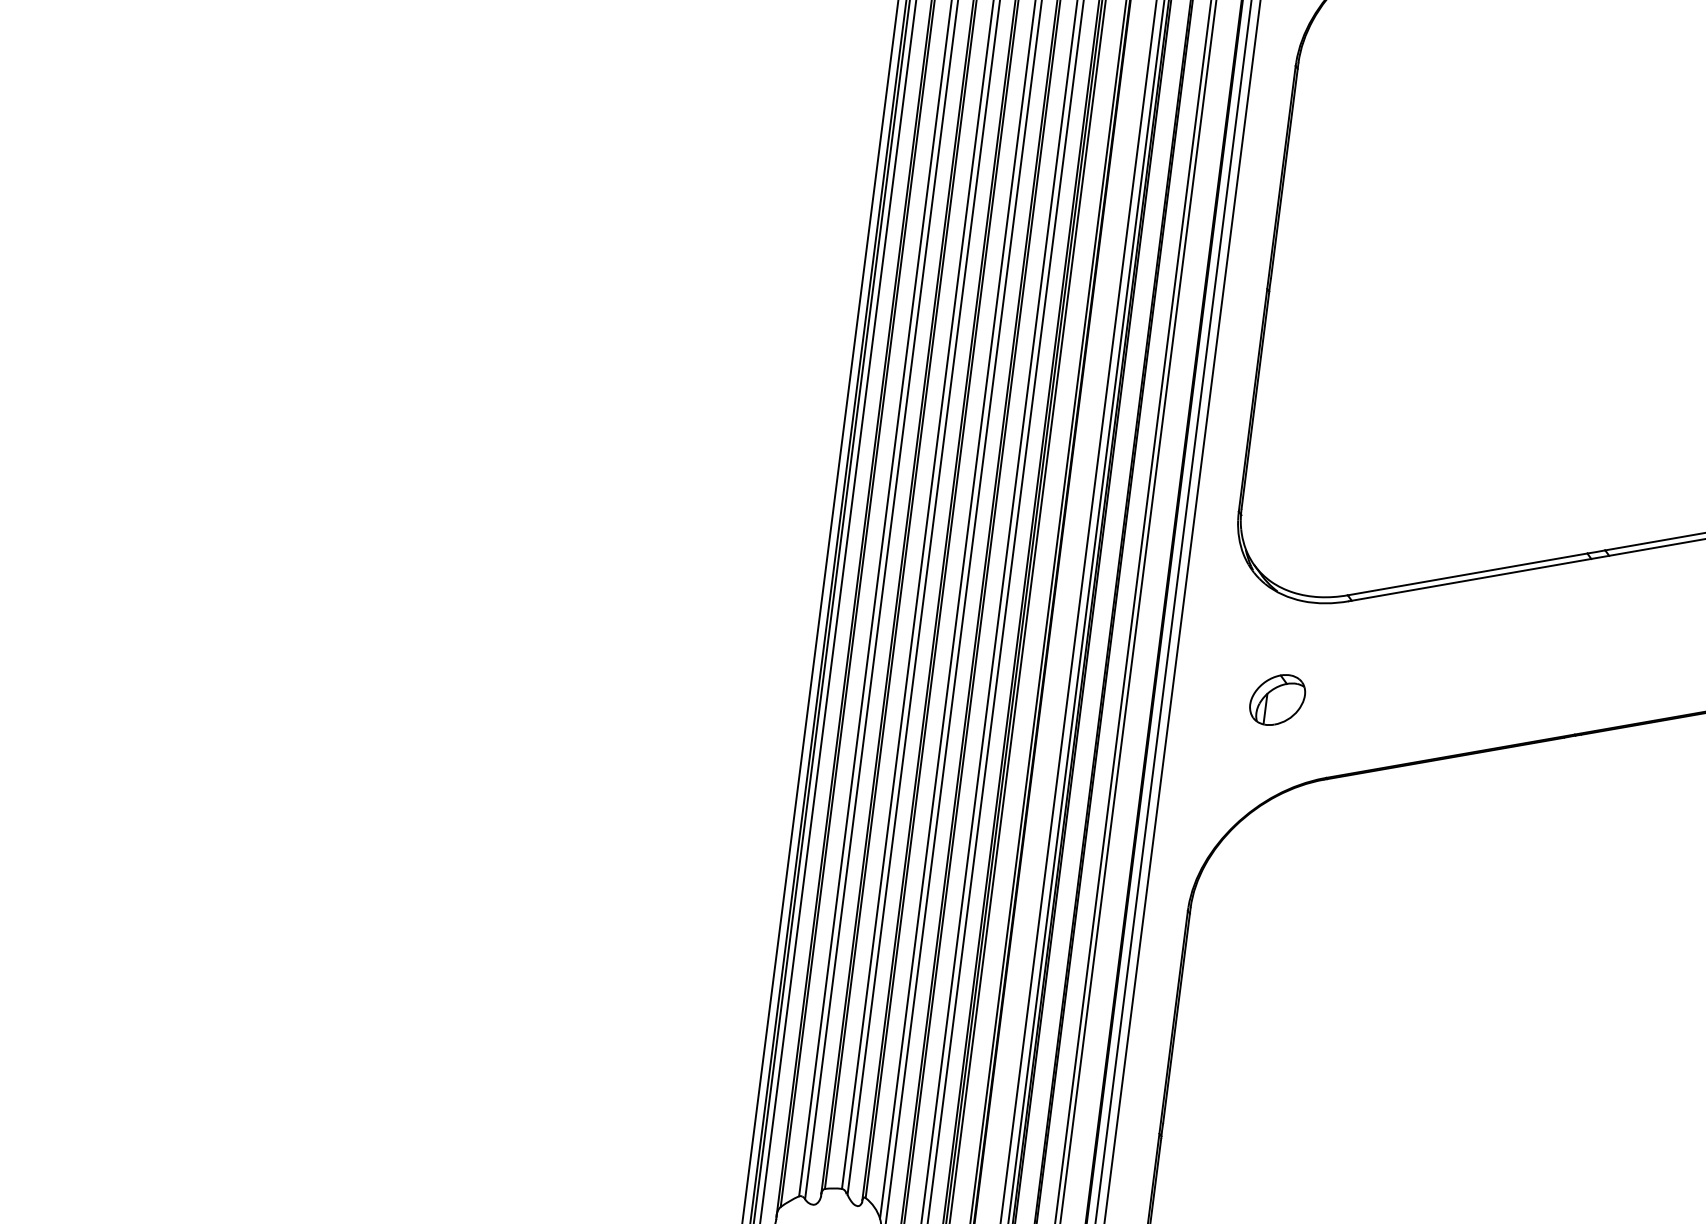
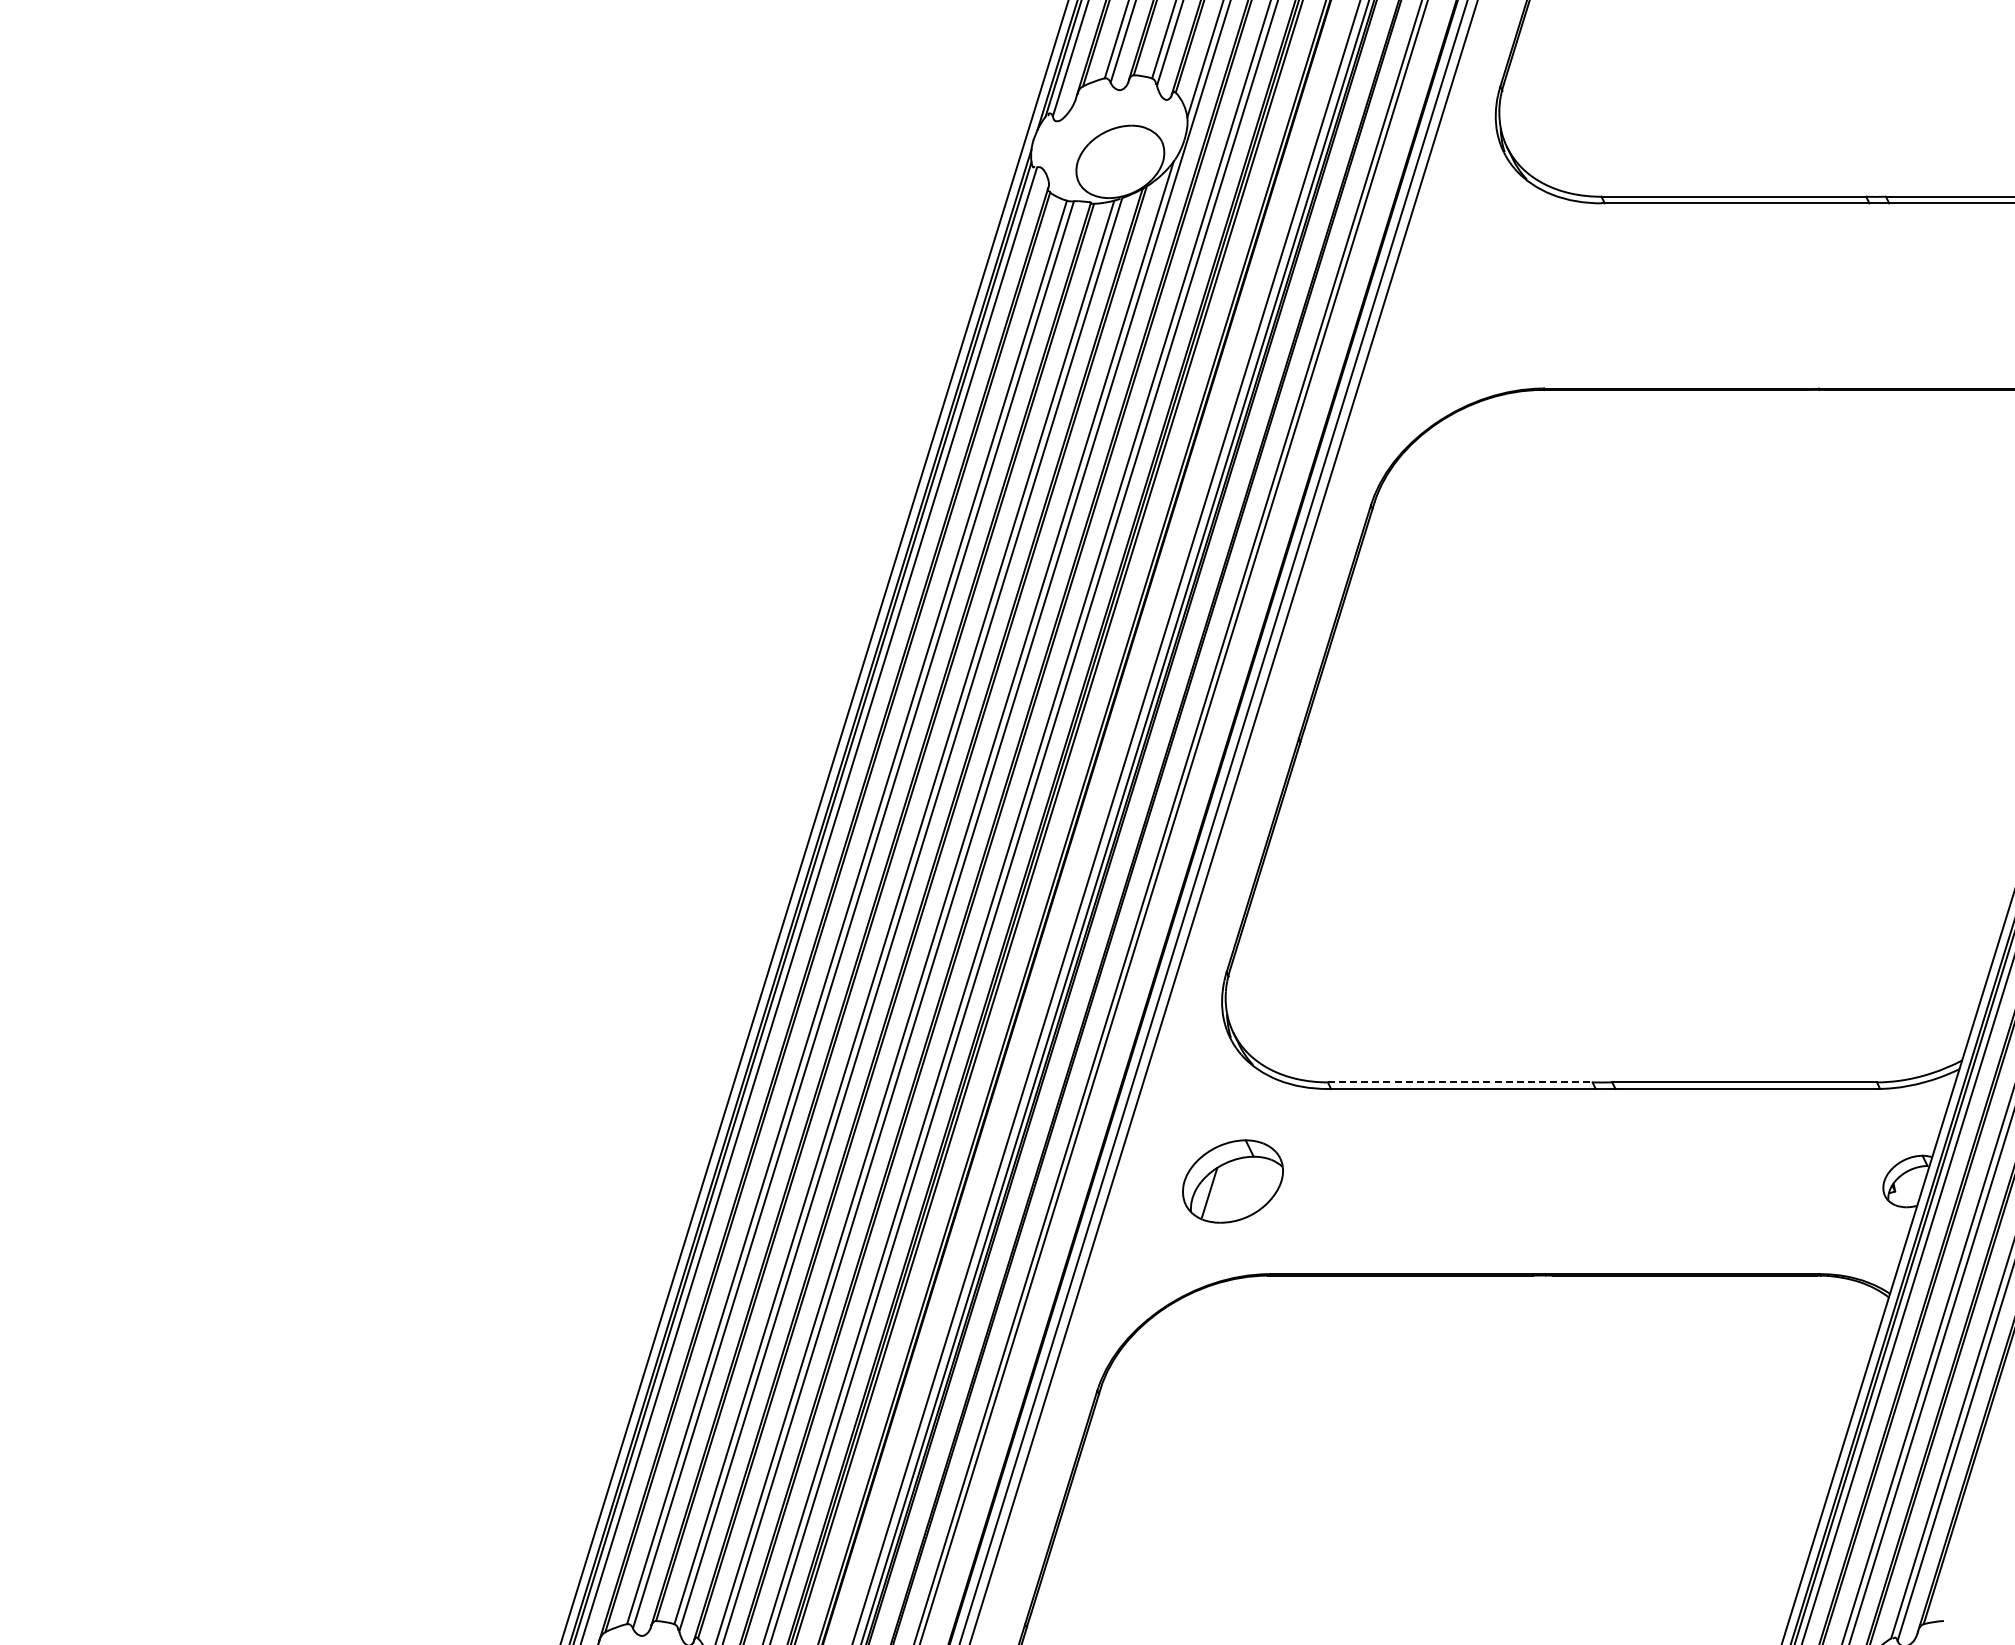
line: (1467, 574) -> (1460, 1082), solid -> dashed
part: (1277, 700) -> (1232, 1181), size x1.6

